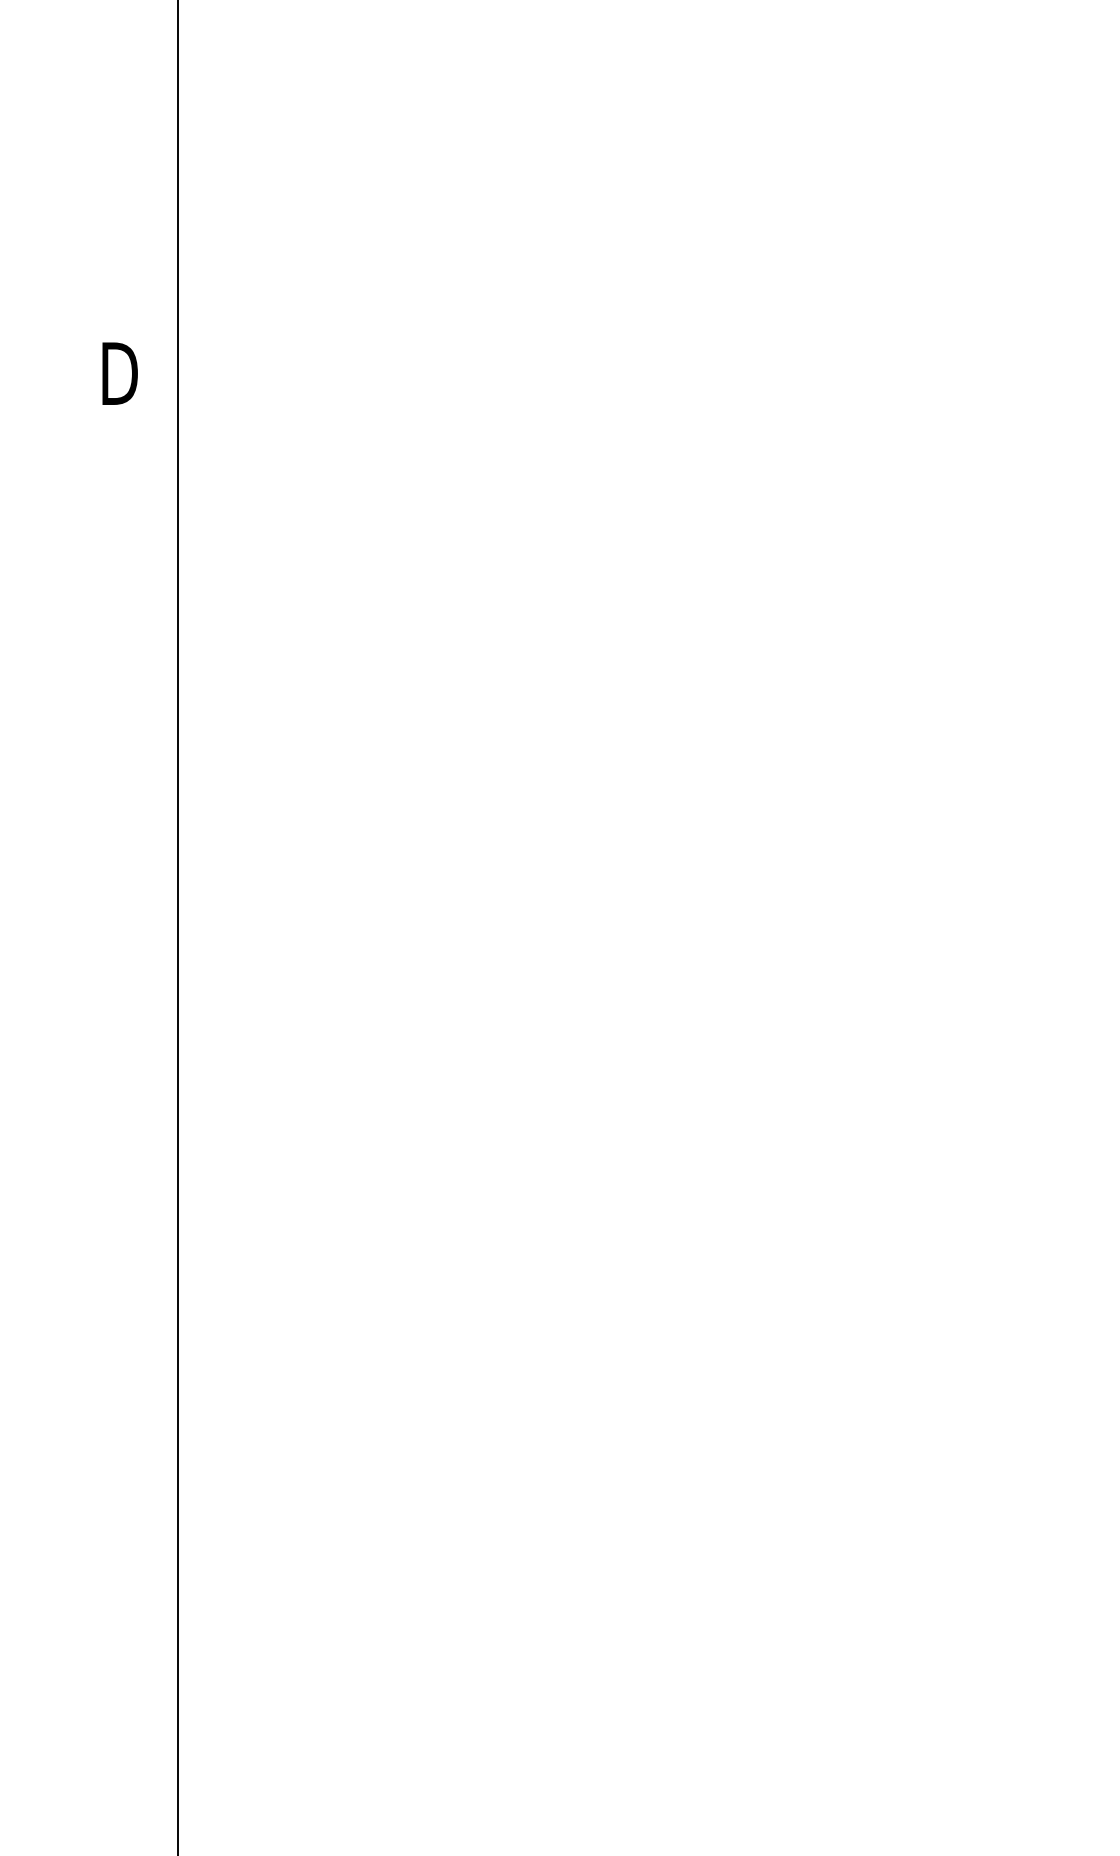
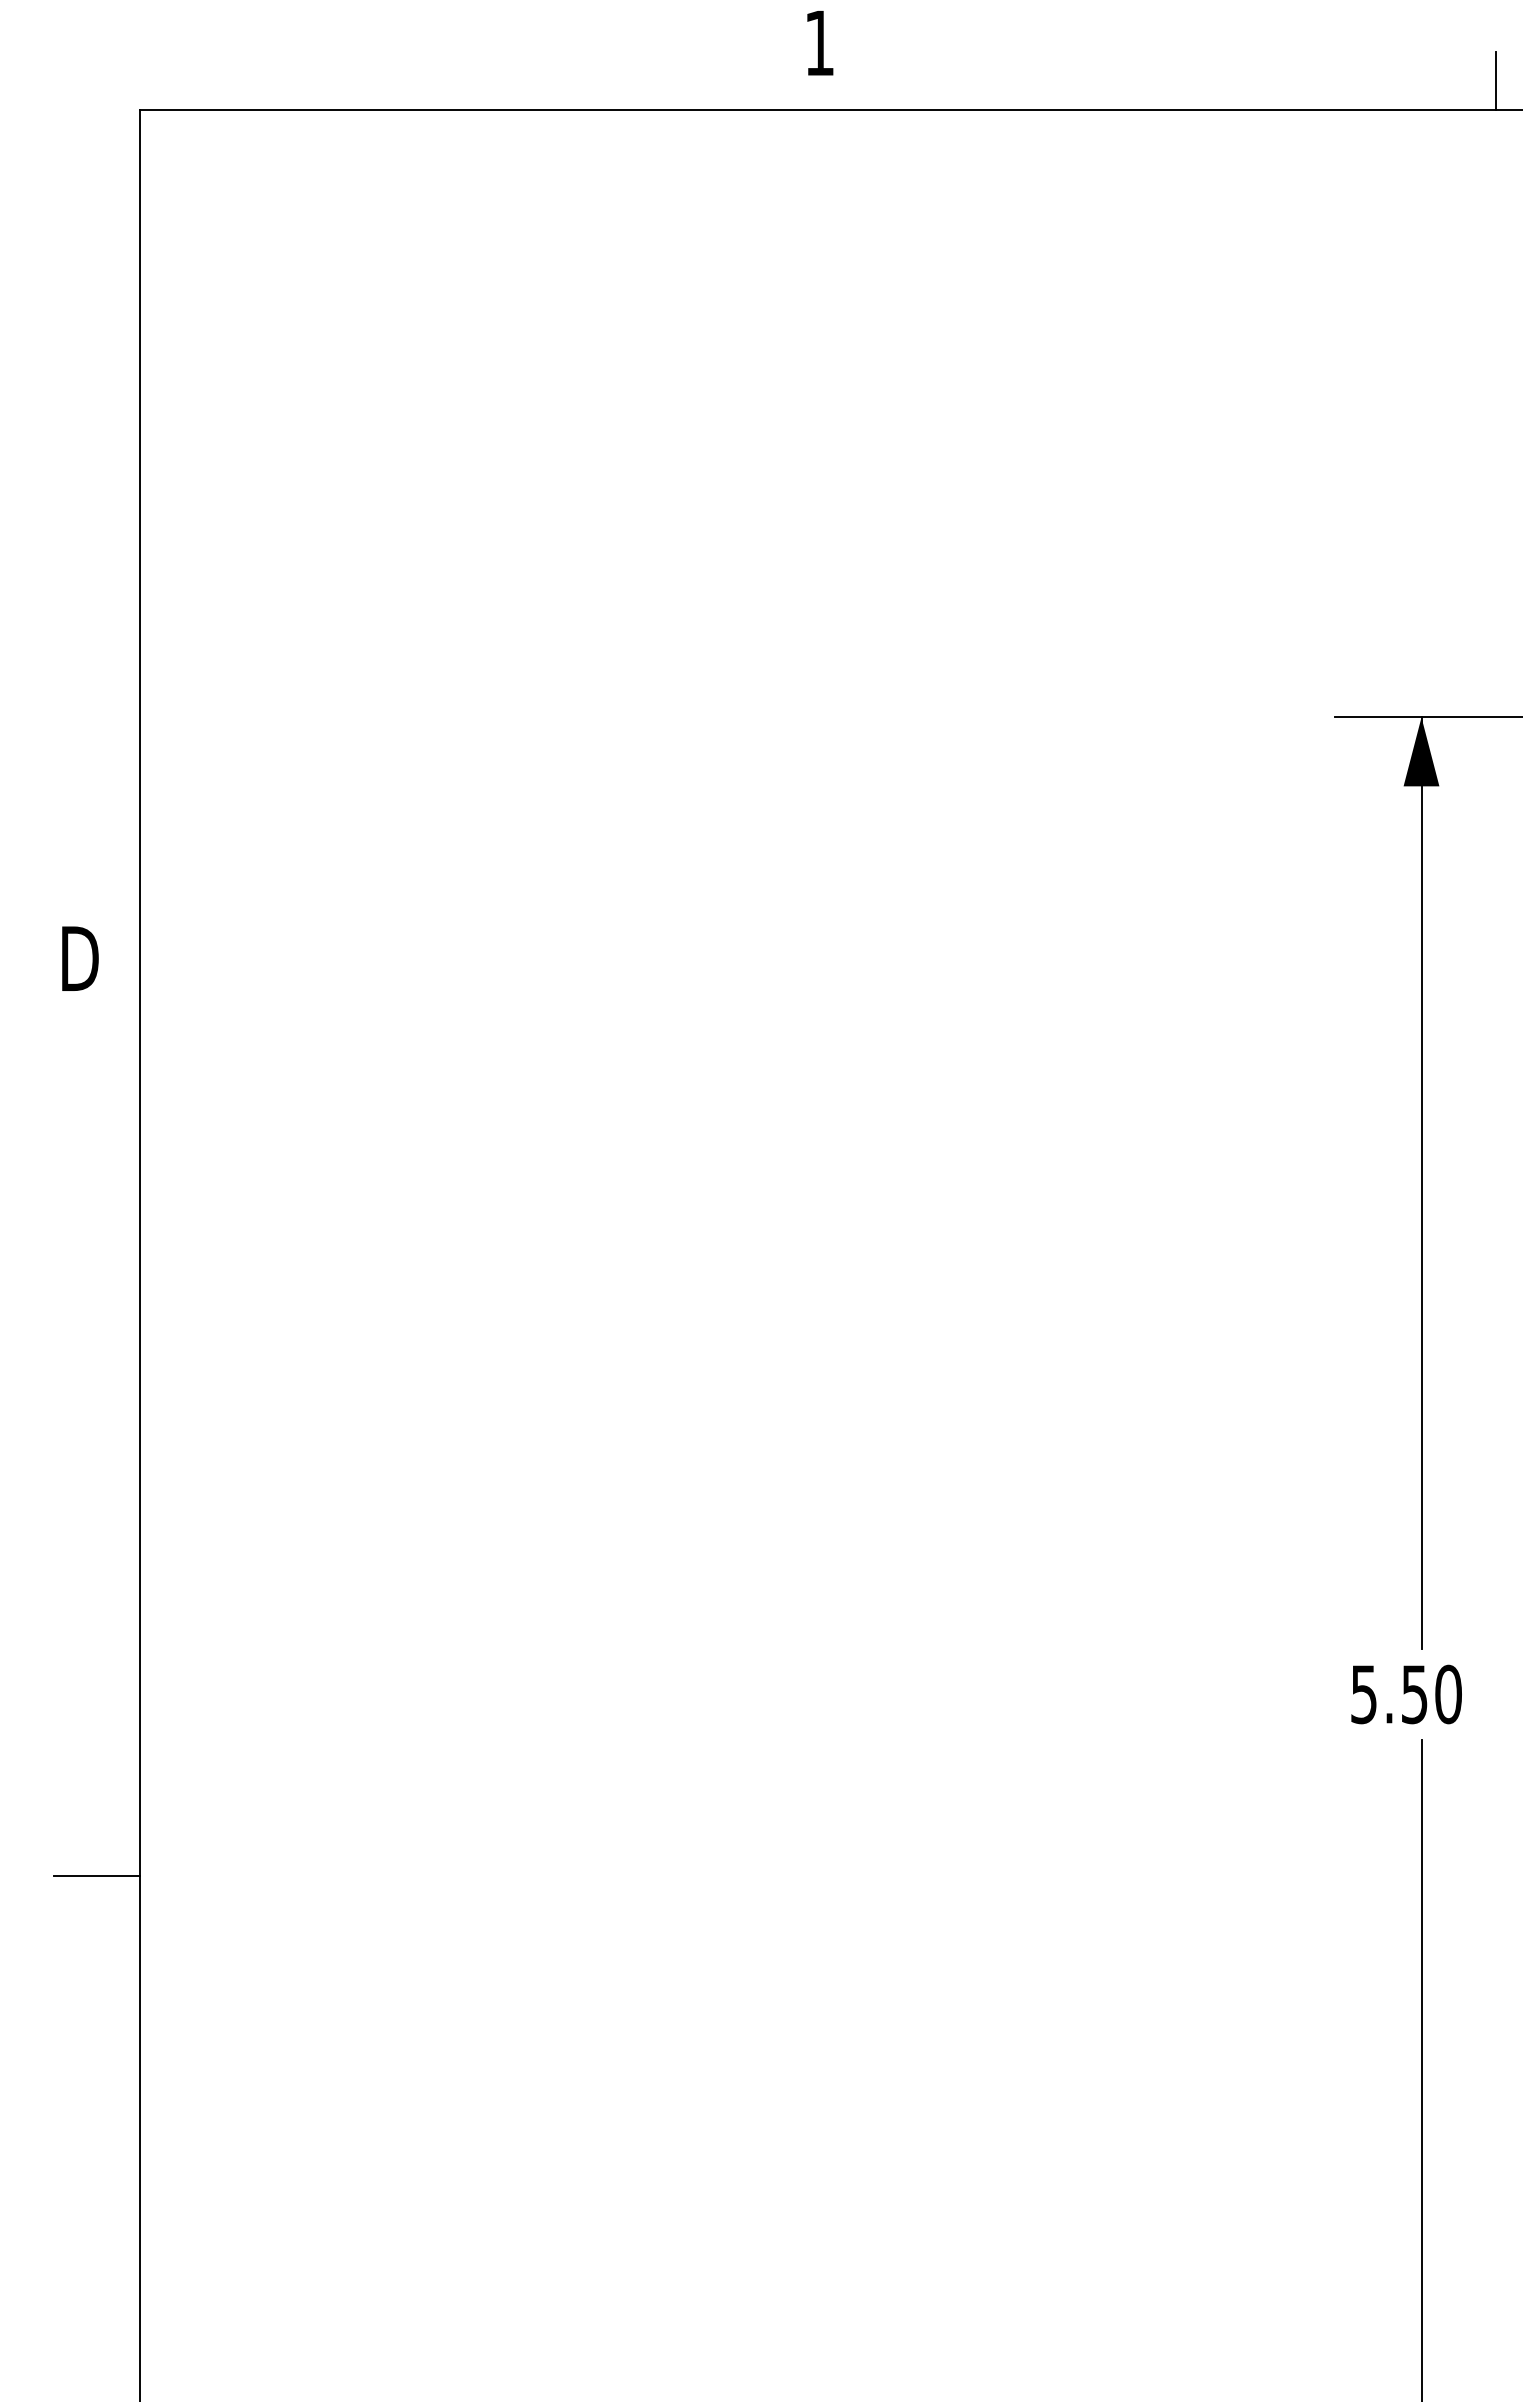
line: (135, 1260) -> (96, 1875), added

